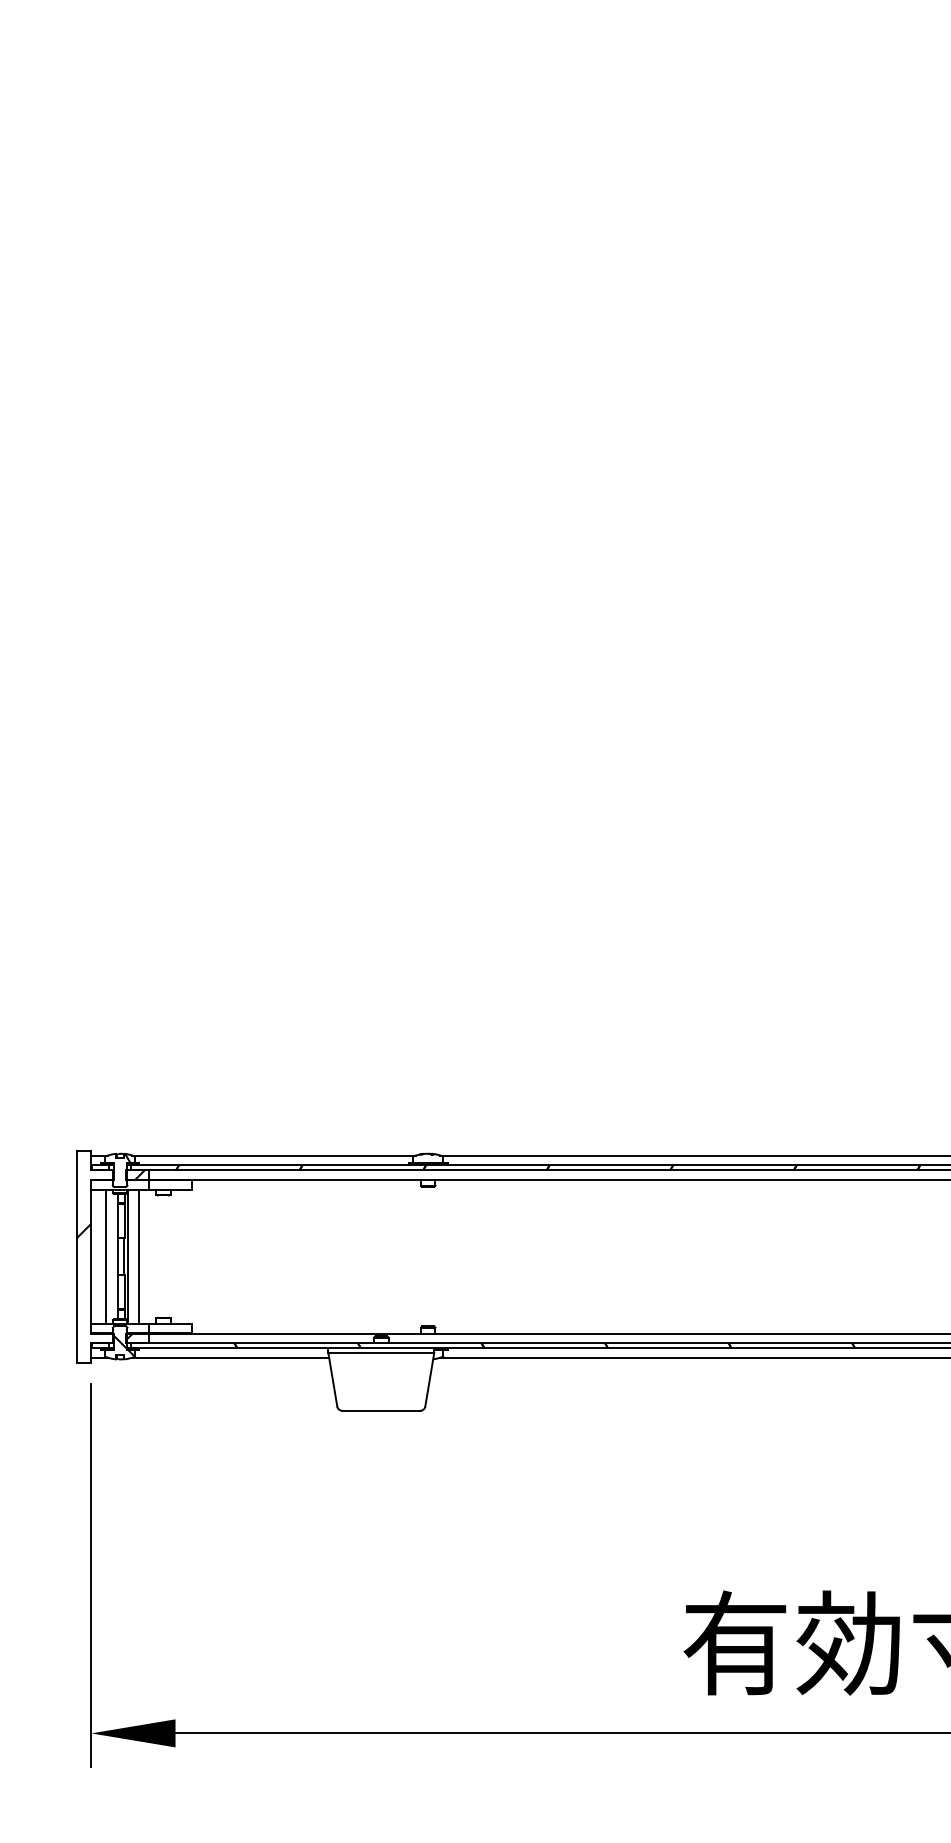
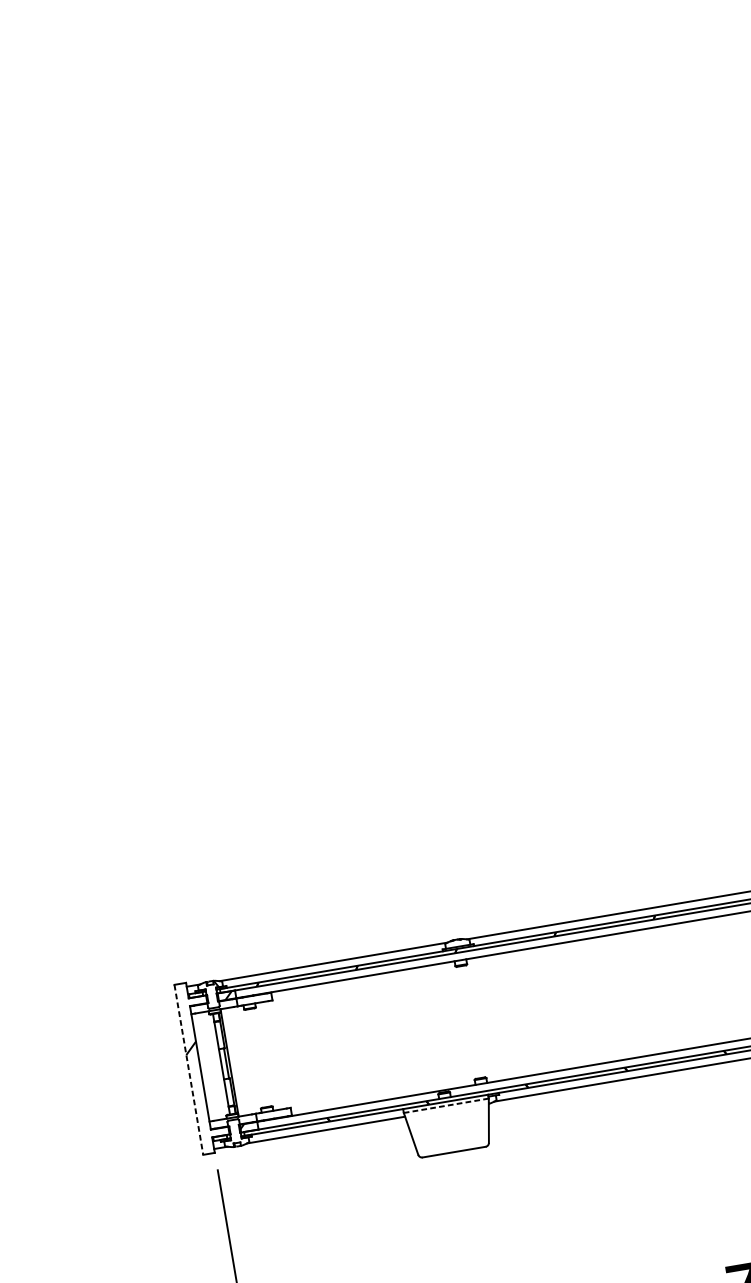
line: (76, 1256) -> (188, 1069), solid -> dashed
line: (105, 1256) -> (211, 1065), removed
line: (139, 1256) -> (239, 1061), removed
hatch: (123, 1345) -> (238, 1134), removed
line: (381, 1352) -> (446, 1105), solid -> dashed

